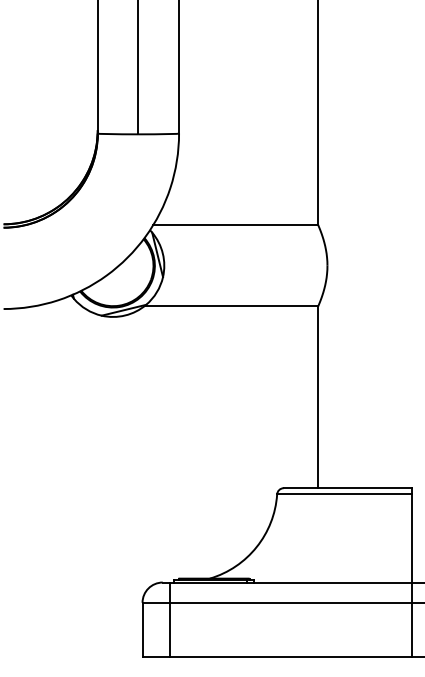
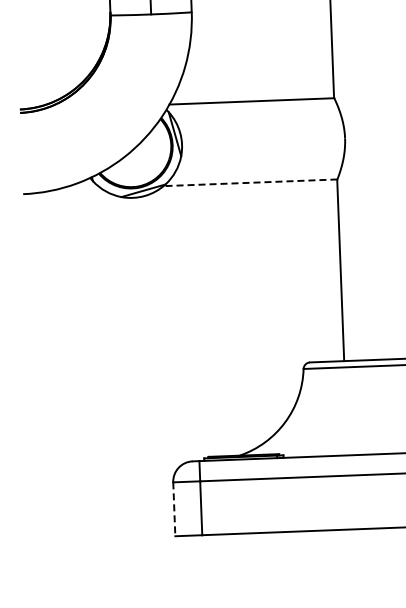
line: (231, 306) -> (250, 182), solid -> dashed
line: (142, 629) -> (174, 509), solid -> dashed

